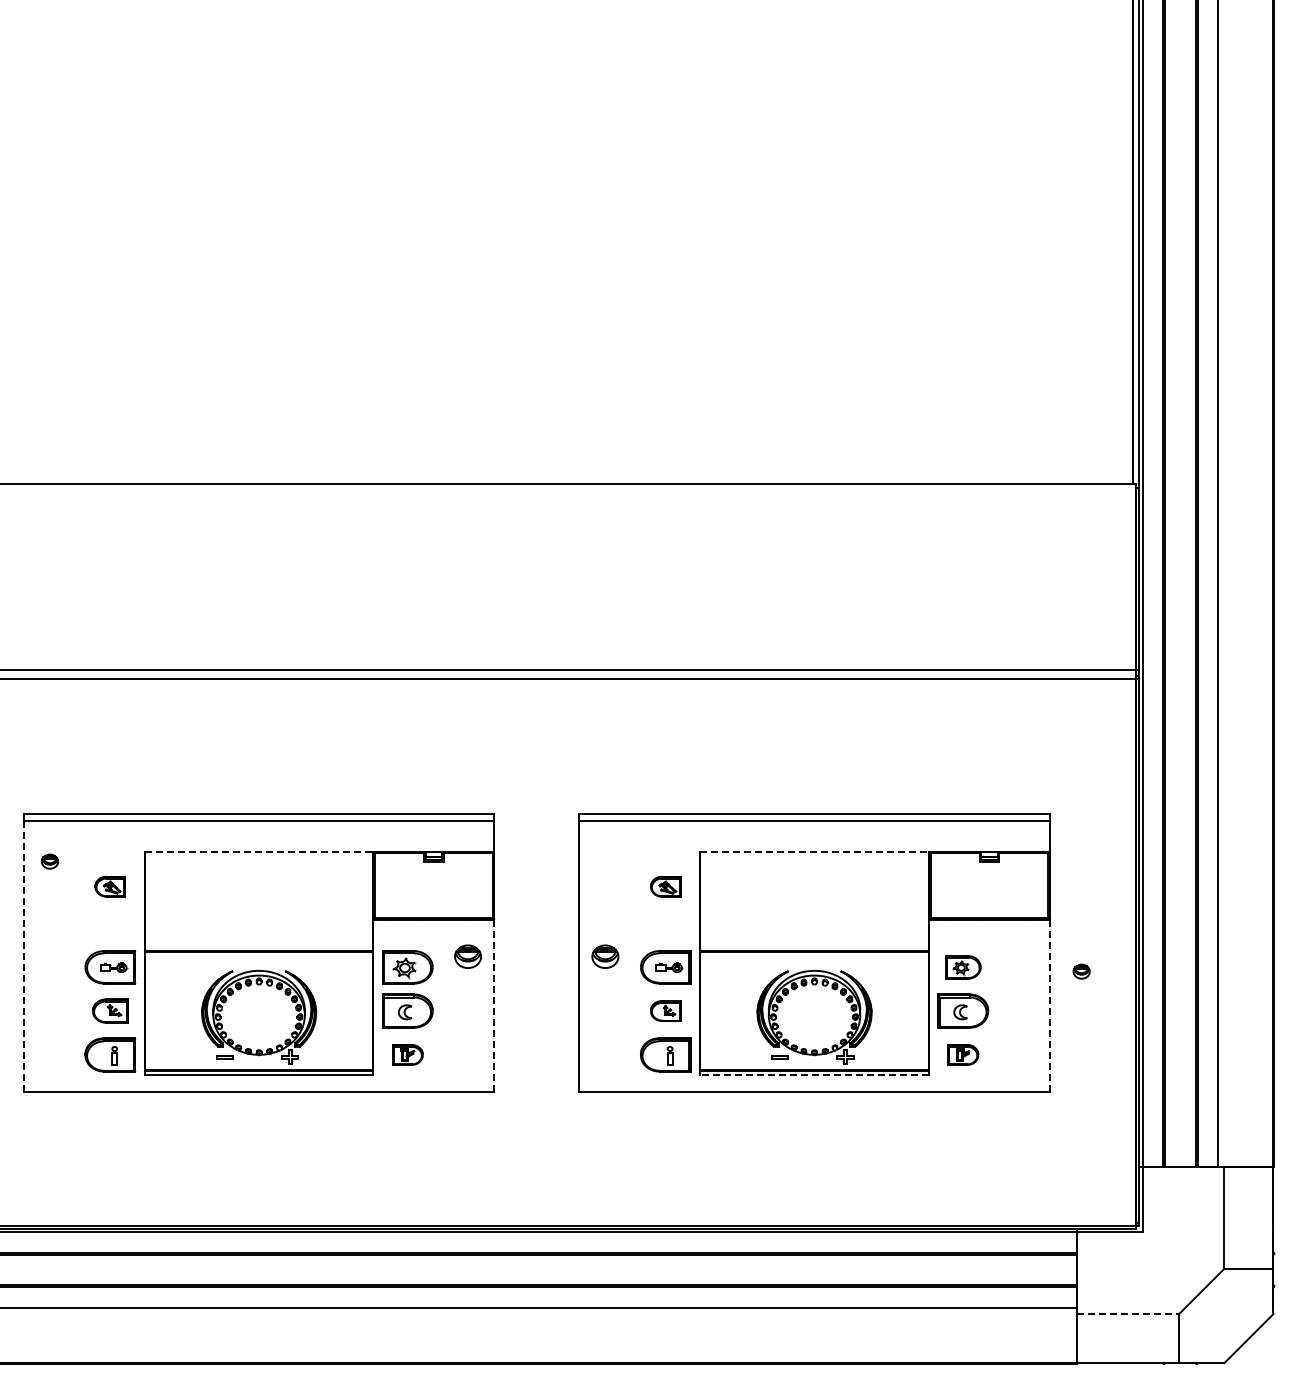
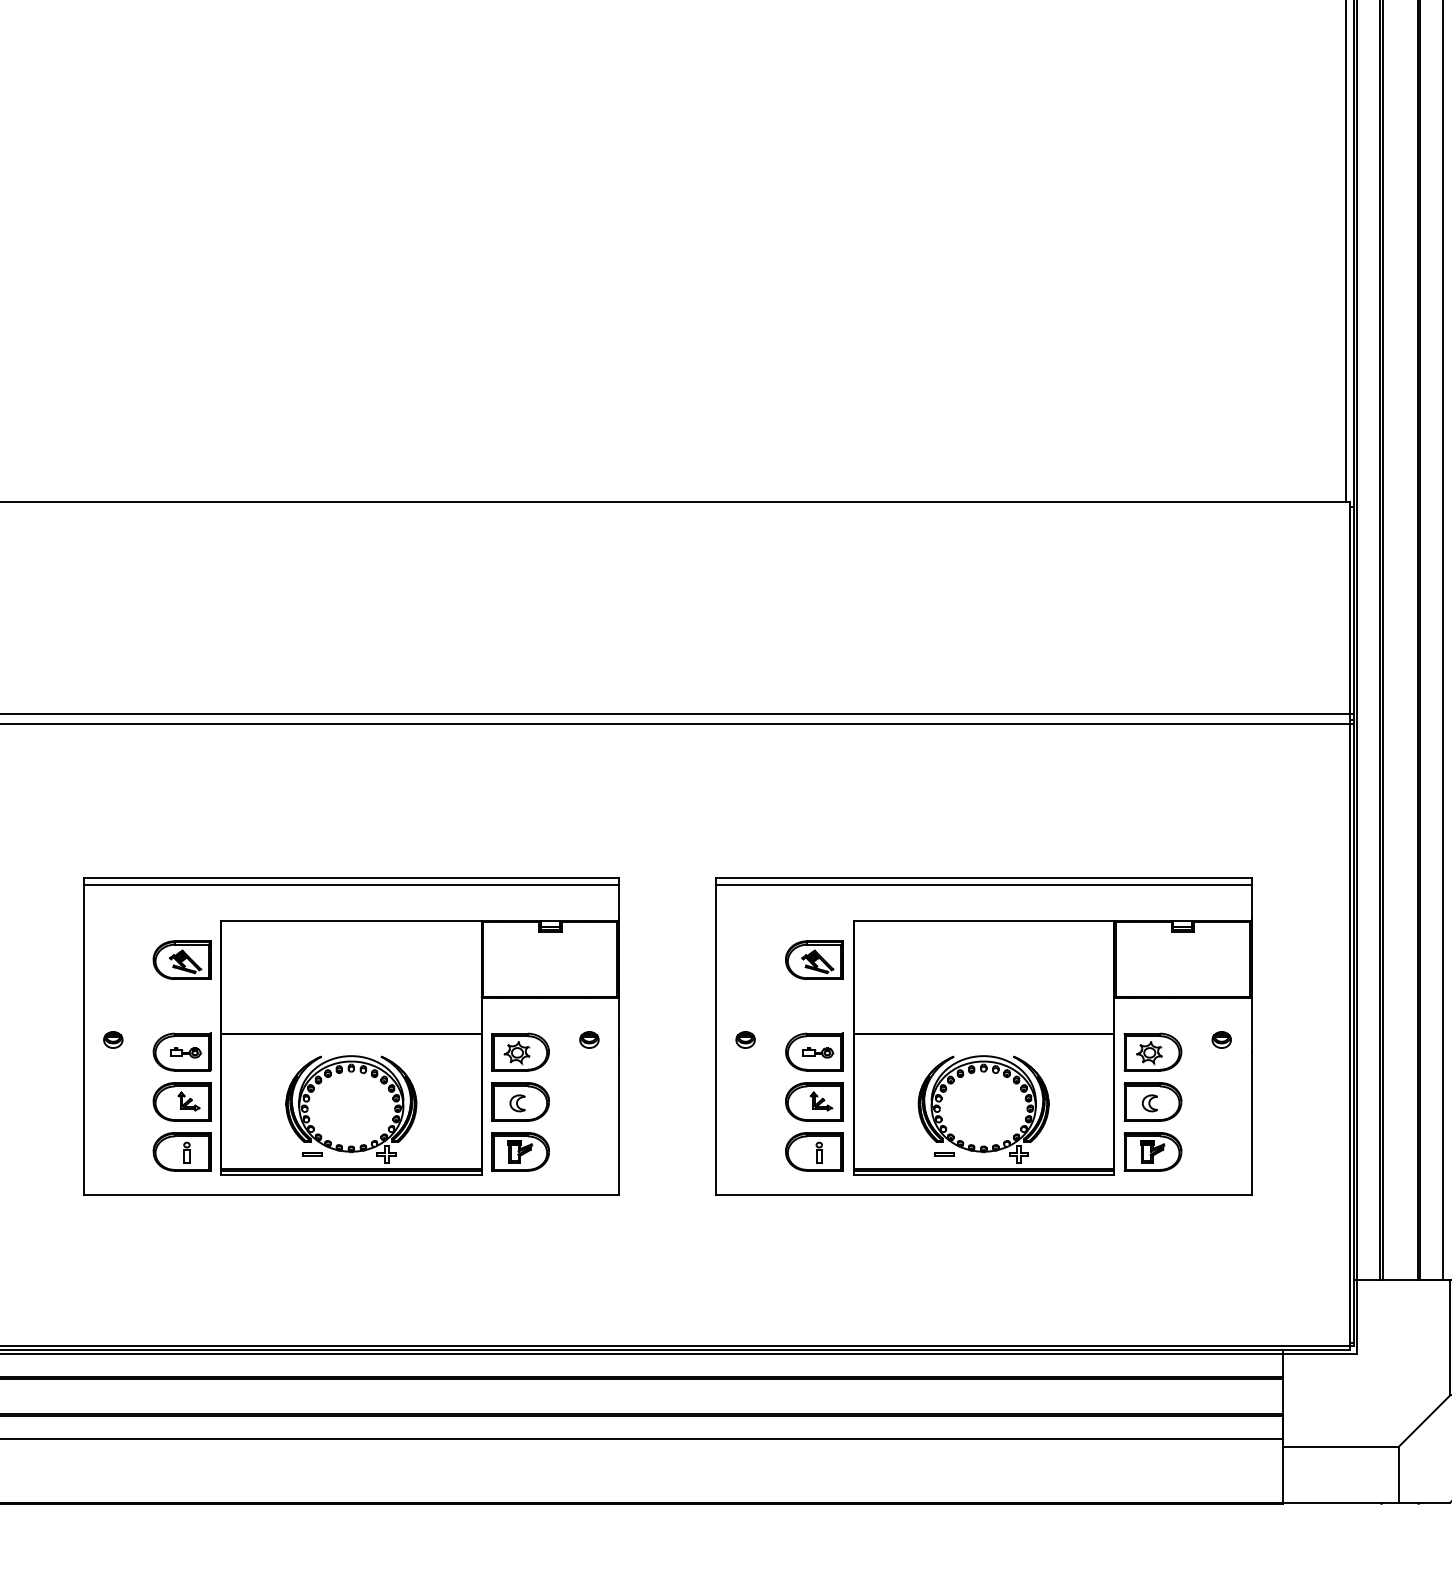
line: (259, 851) -> (351, 920), dashed -> solid
line: (815, 851) -> (984, 920), dashed -> solid
part: (49, 861) -> (112, 1039), moved
part: (110, 886) -> (182, 960), size x1.67
part: (665, 886) -> (814, 960), size x1.67
line: (23, 956) -> (83, 1039), dashed -> solid
part: (468, 956) -> (589, 1039), size x0.62
part: (605, 956) -> (745, 1039), size x0.62
part: (963, 967) -> (1153, 1052), size x1.43
part: (1081, 971) -> (1221, 1039), moved
line: (494, 1005) -> (619, 1095), dashed -> solid
line: (1049, 1005) -> (1251, 1095), dashed -> solid
part: (110, 1010) -> (182, 1101), size x1.43
part: (665, 1010) -> (814, 1101), size x1.67
part: (407, 1054) -> (520, 1151), size x1.67
part: (963, 1054) -> (1153, 1151), size x1.67
line: (814, 1075) -> (983, 1175), dashed -> solid
line: (1128, 1314) -> (1341, 1447), dashed -> solid

